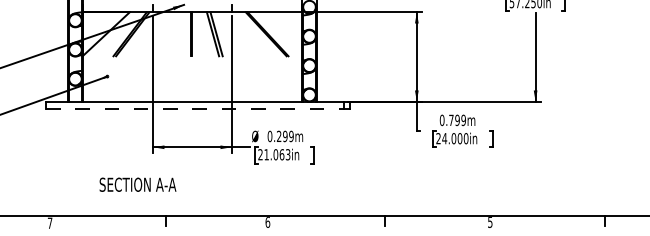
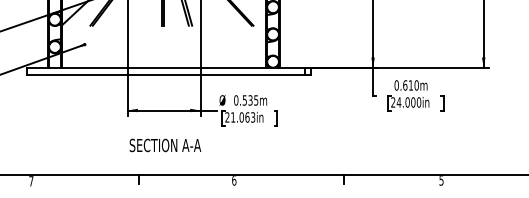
line: (195, 109) -> (166, 75), dashed -> solid
text: (457, 120) -> (410, 85), 0.799m -> 0.610m
text: (285, 136) -> (250, 100), 0.299m -> 0.535m
text: (137, 184) -> (164, 145), moved

